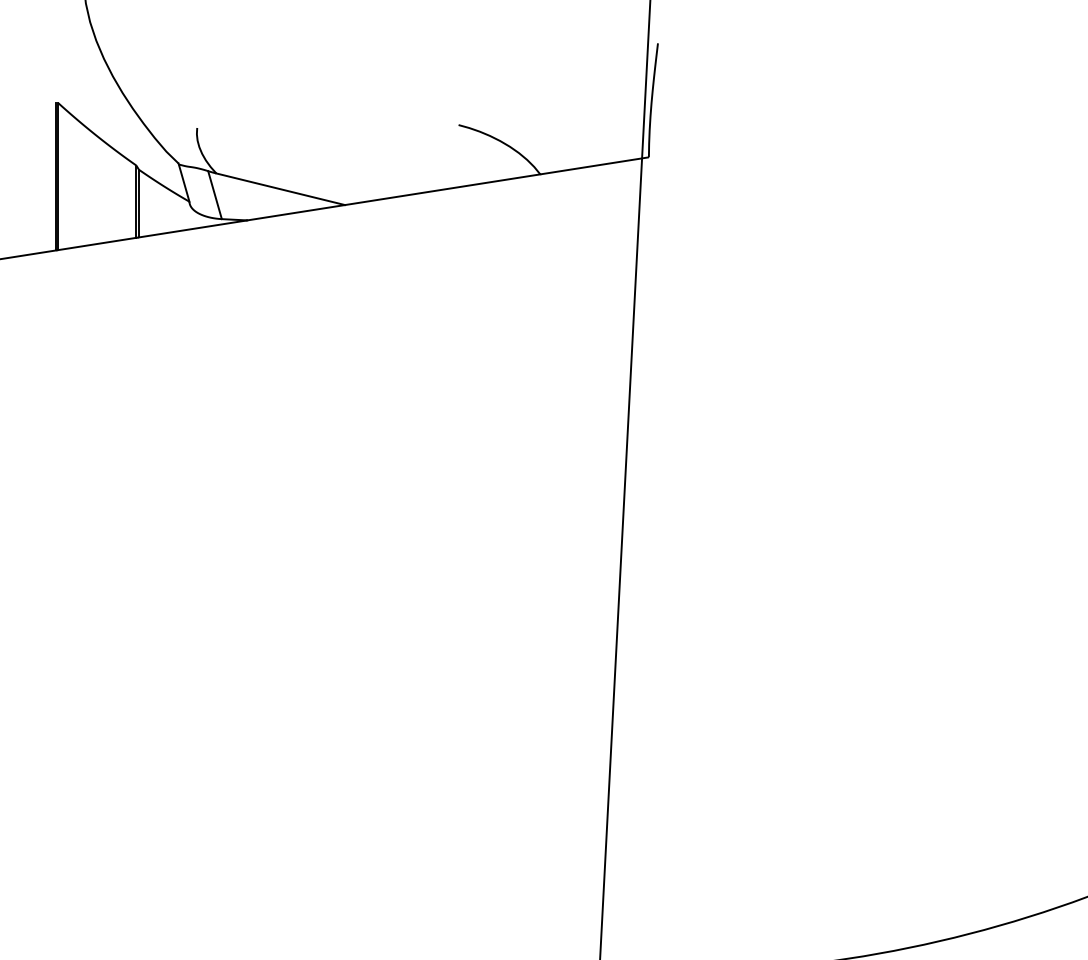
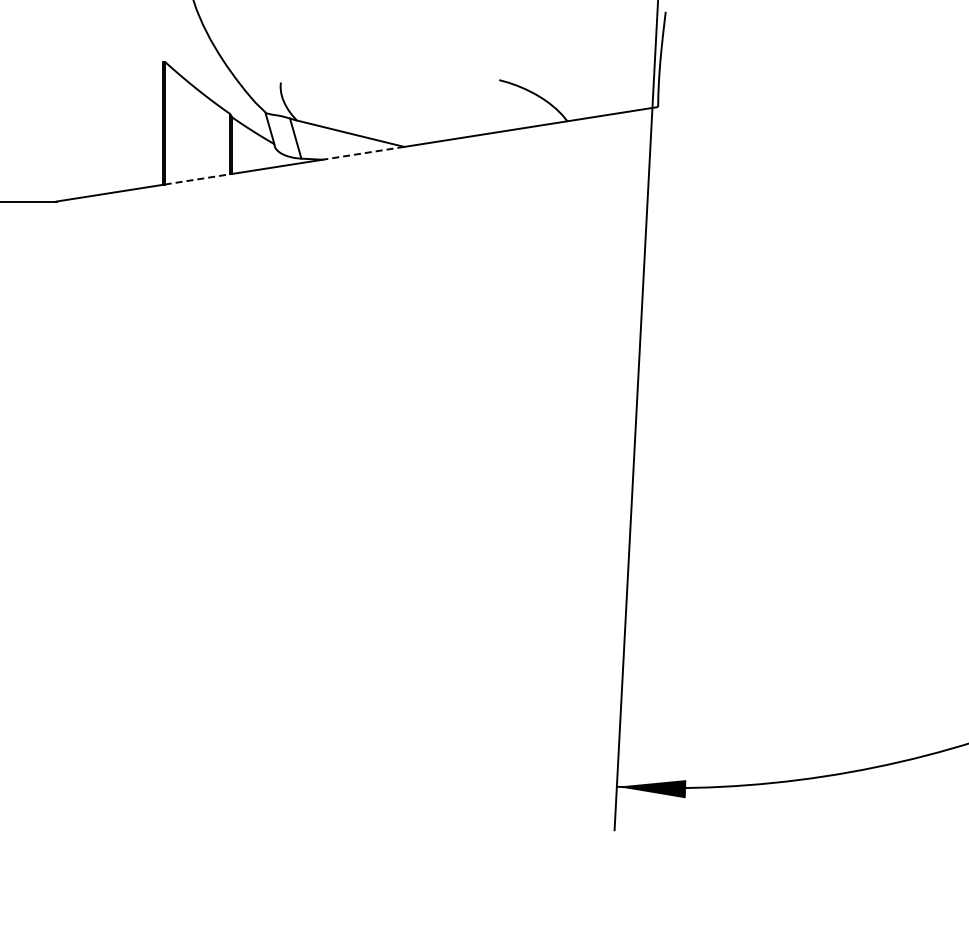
line: (296, 212) -> (363, 153), solid -> dashed
line: (97, 244) -> (197, 179), solid -> dashed

